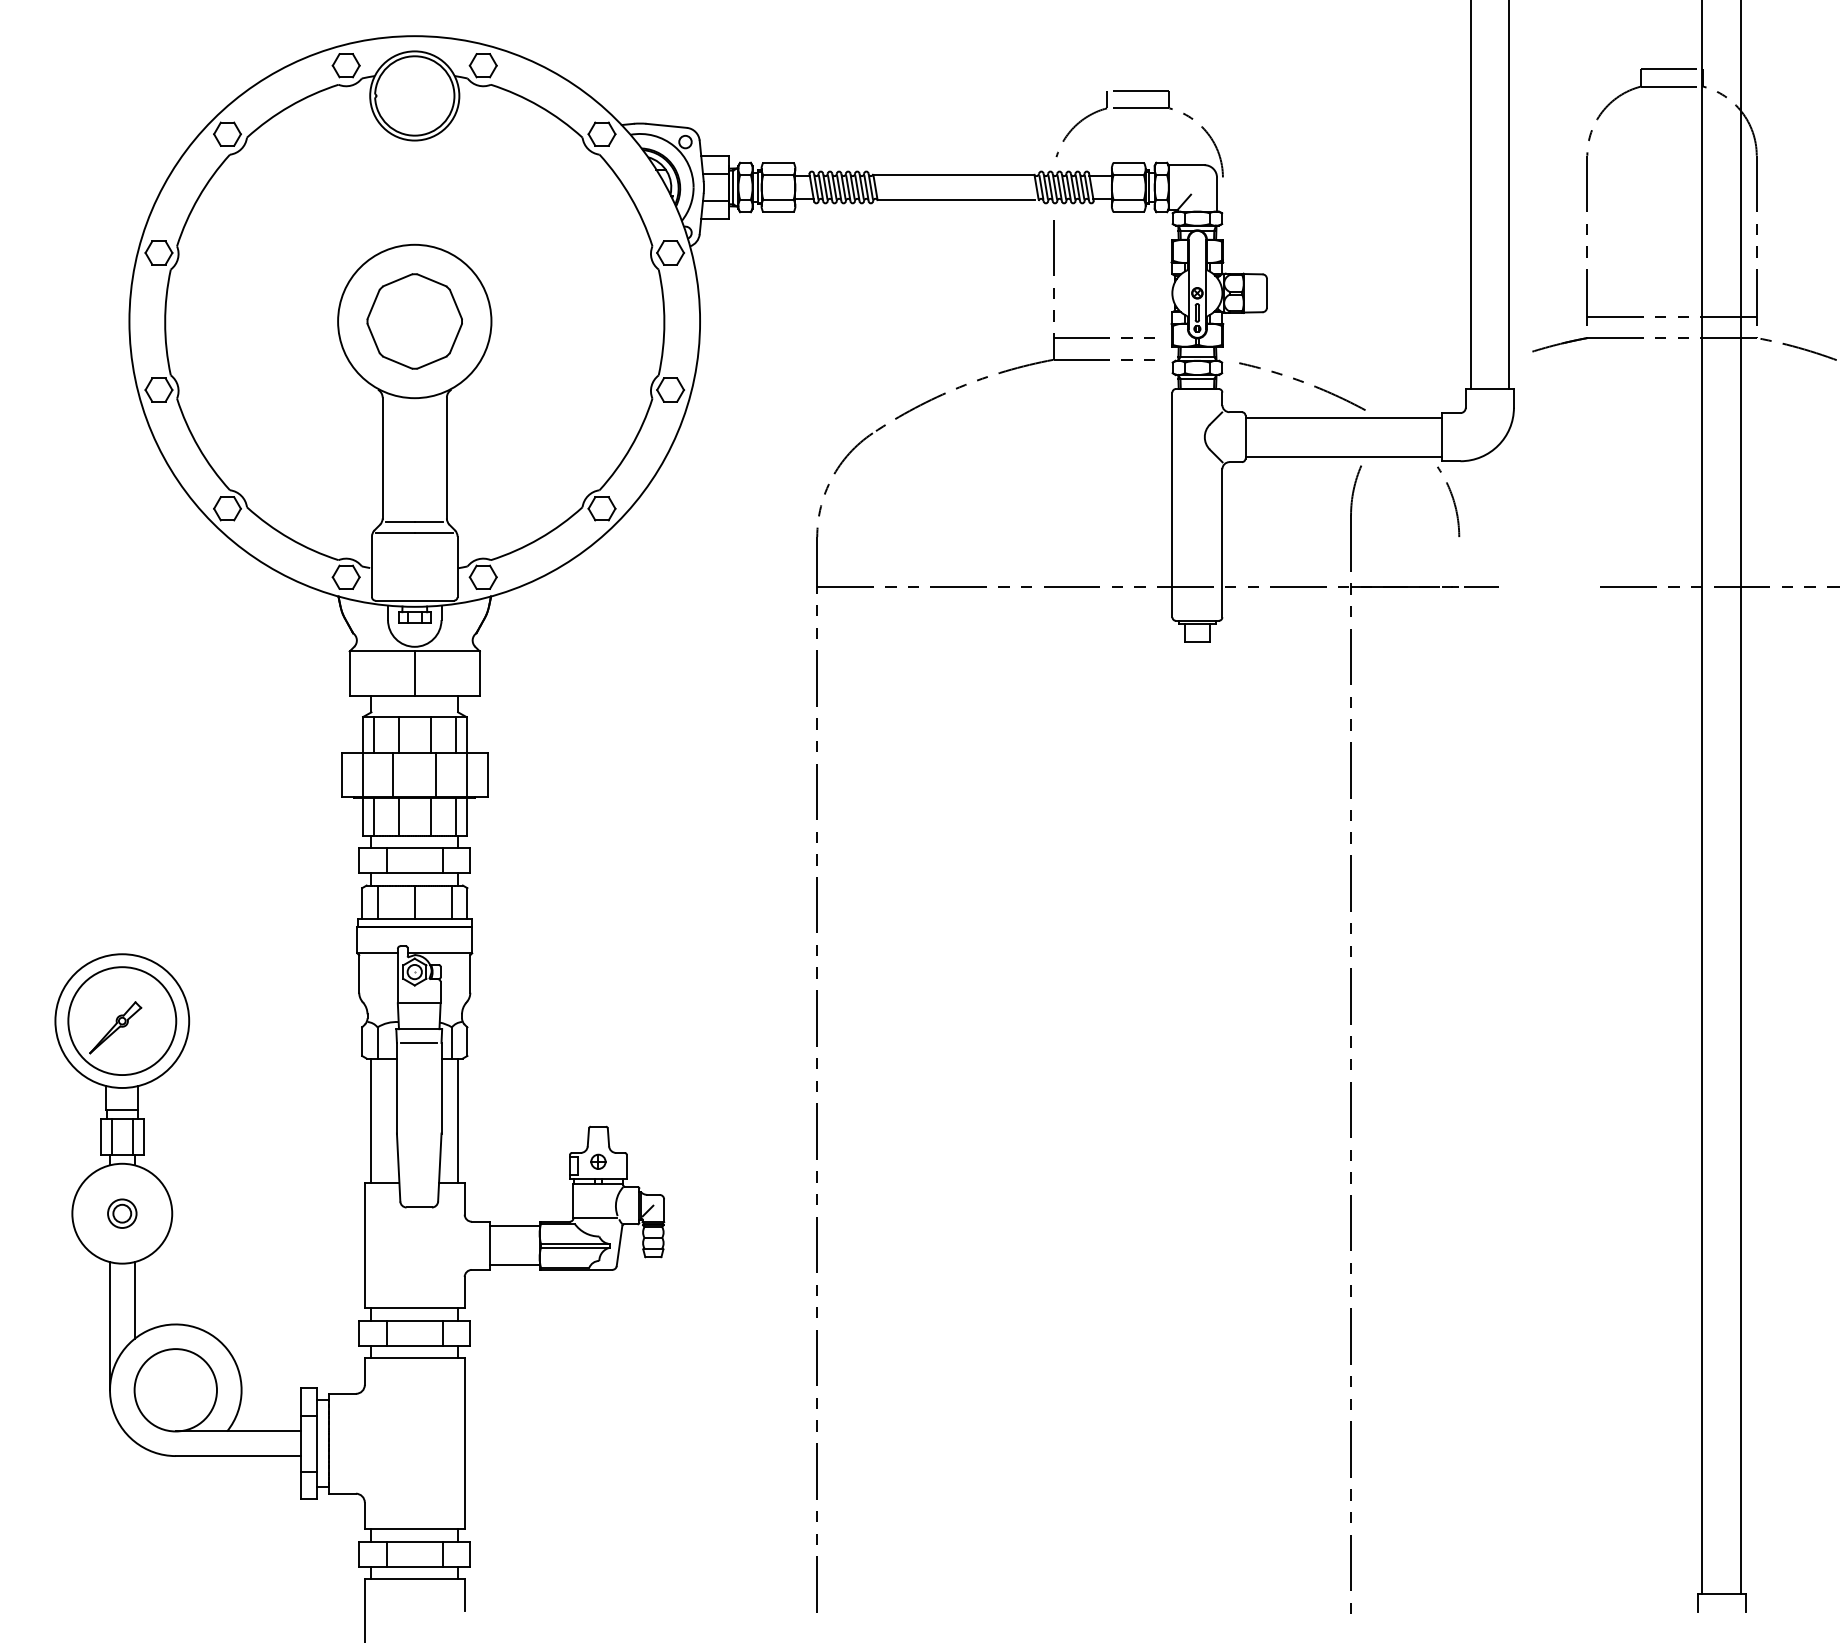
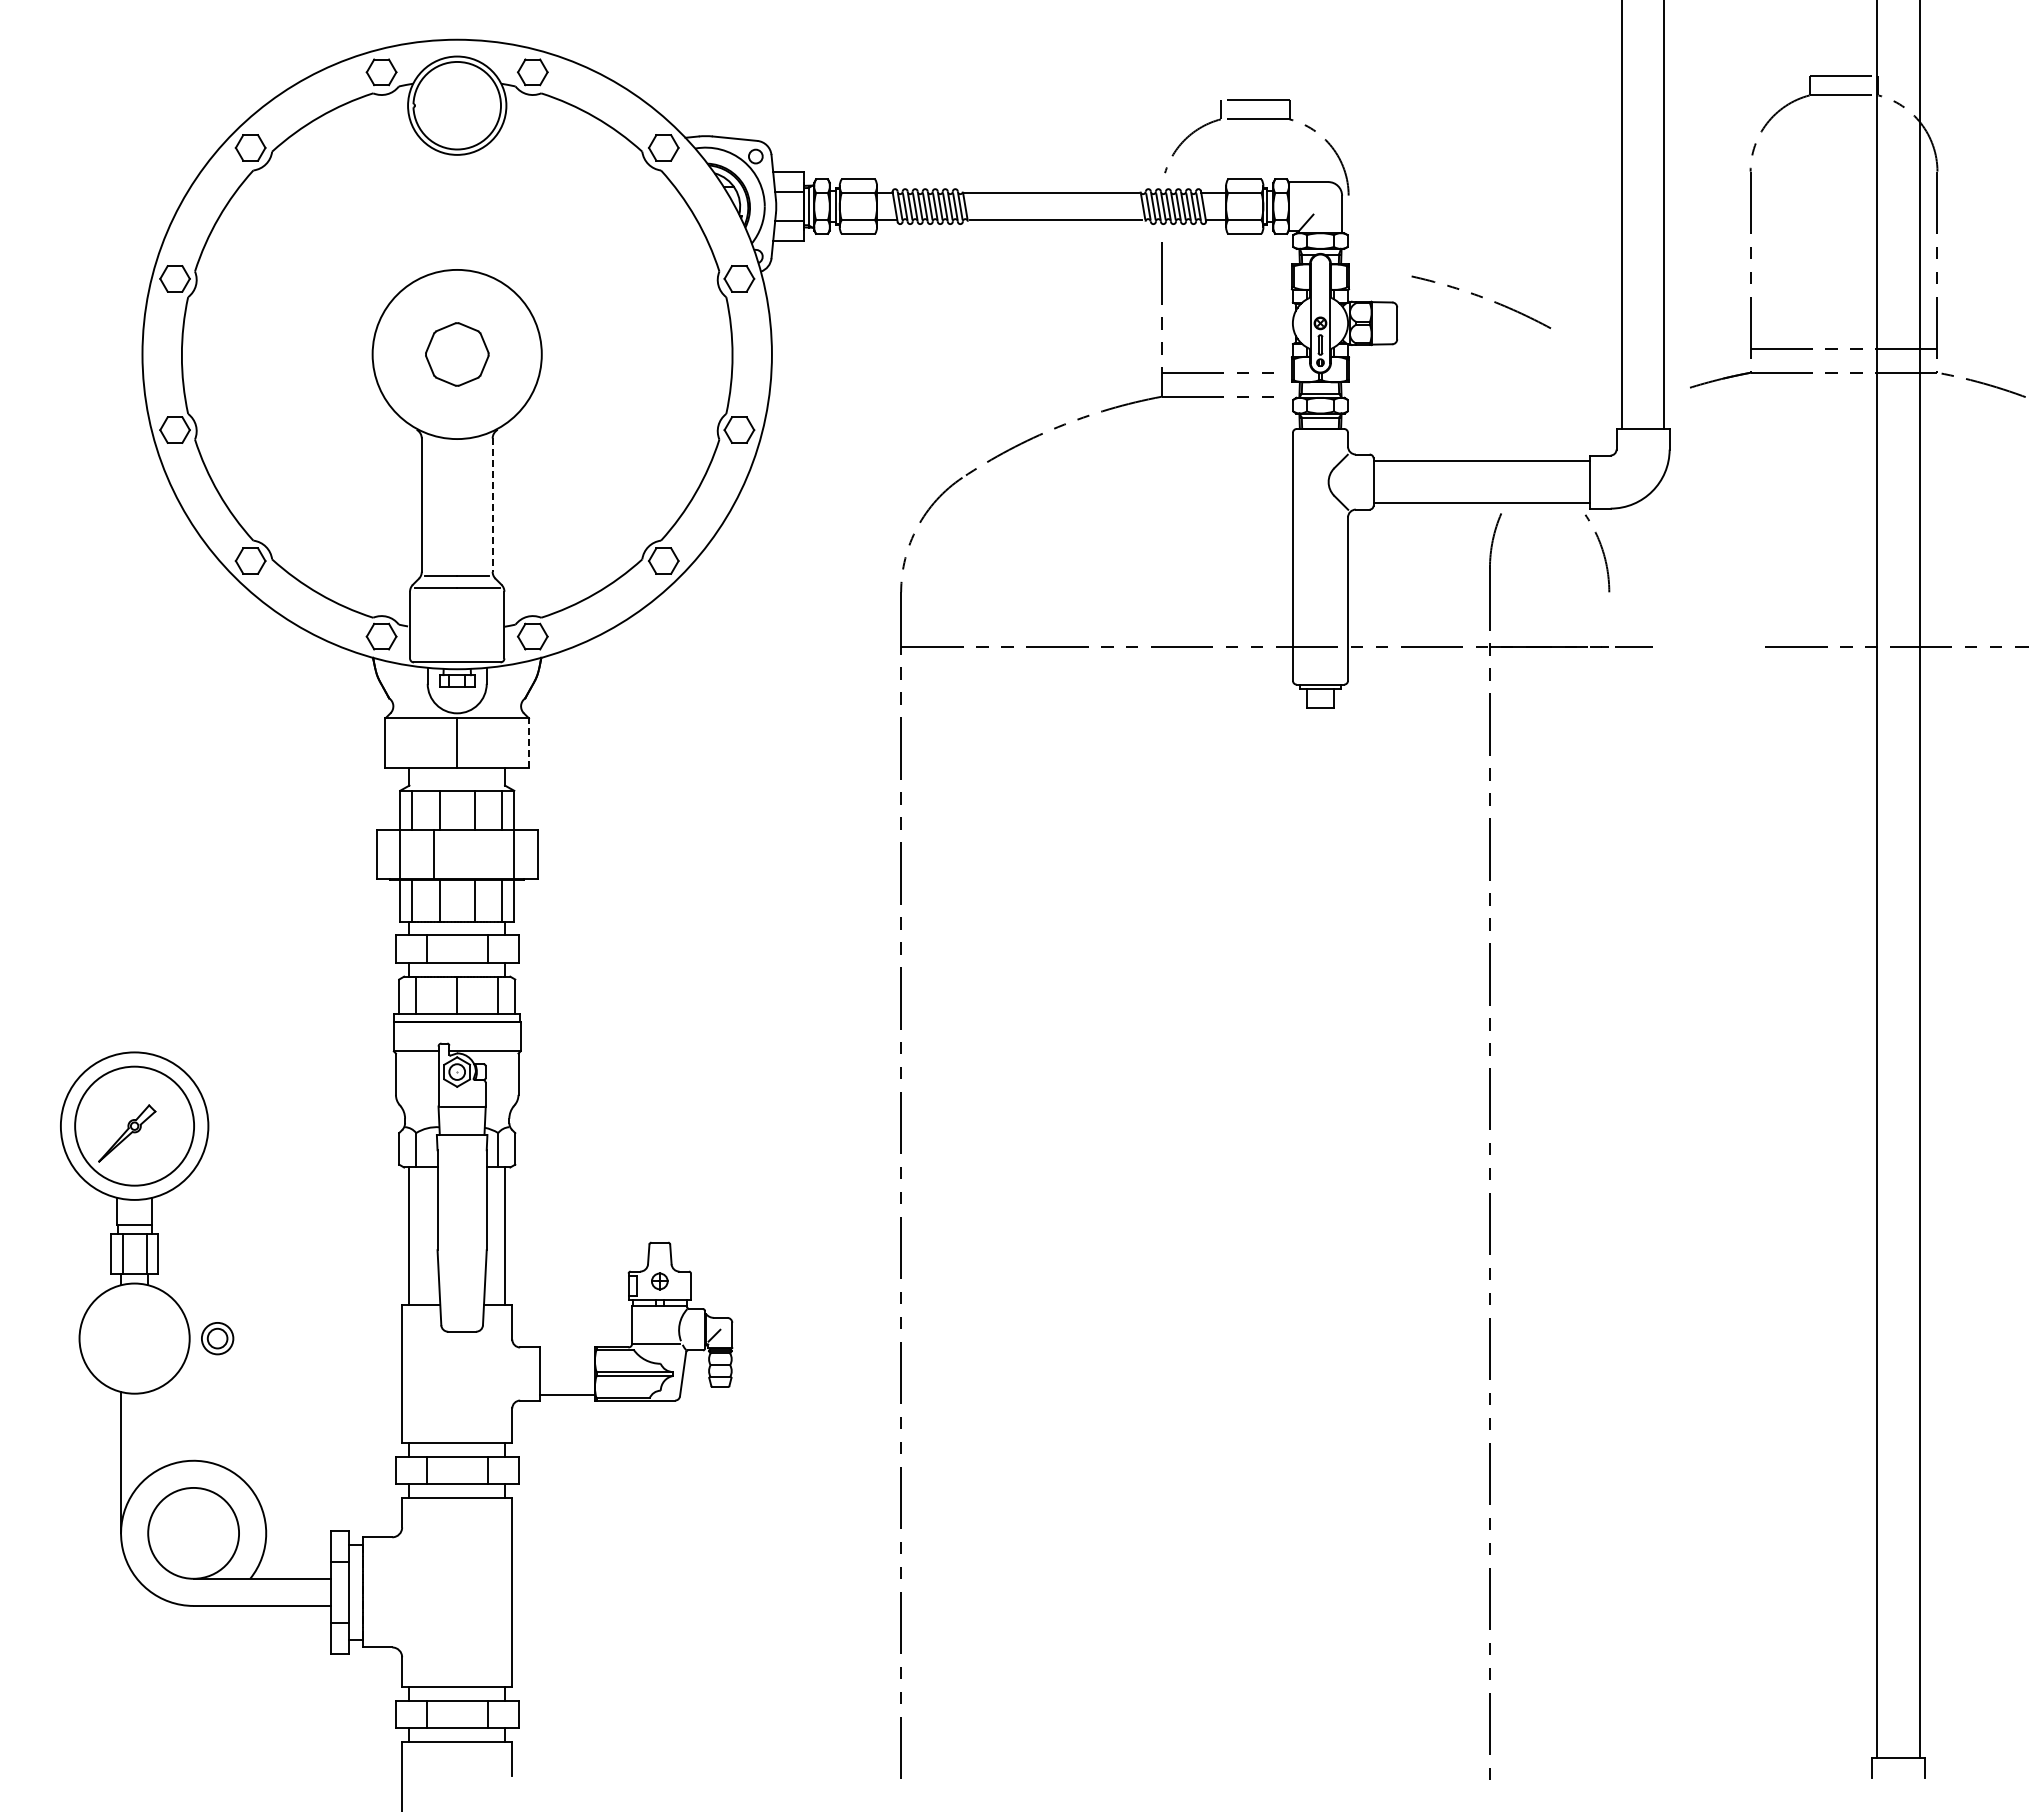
part: (415, 321) -> (457, 354), size x0.6
arc: (1303, 383) -> (1482, 298), moved
line: (446, 458) -> (492, 505), solid -> dashed
line: (480, 674) -> (529, 743), solid -> dashed
line: (435, 774) -> (480, 854), removed
line: (418, 1043) -> (461, 1150), removed
part: (122, 1213) -> (217, 1338), moved
line: (513, 1226) -> (566, 1352), removed
line: (134, 1300) -> (148, 1434), removed

